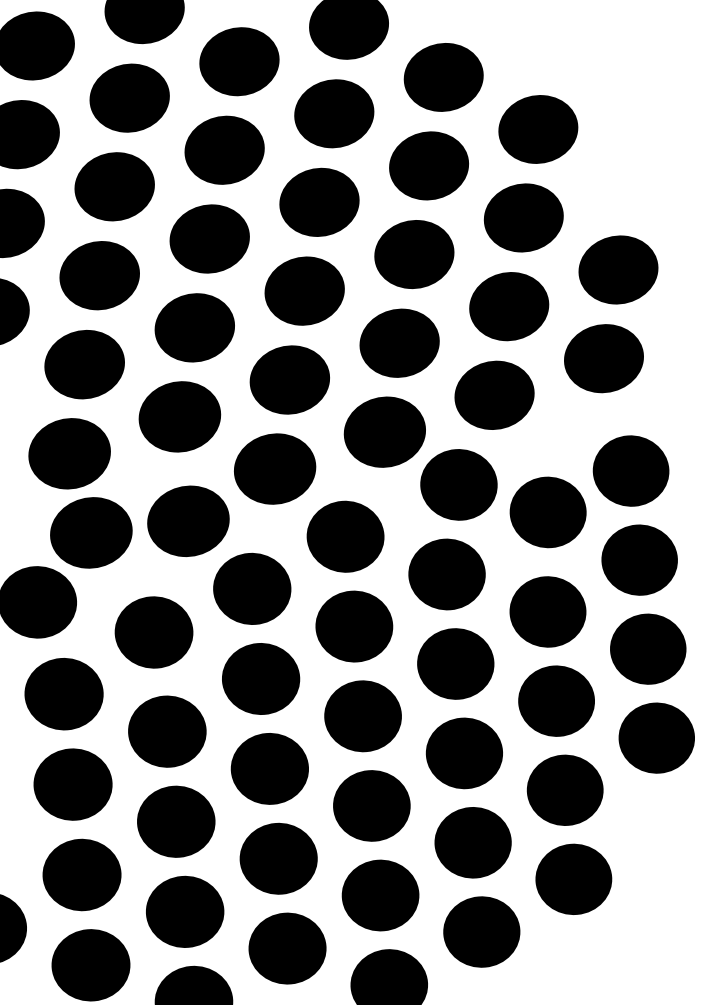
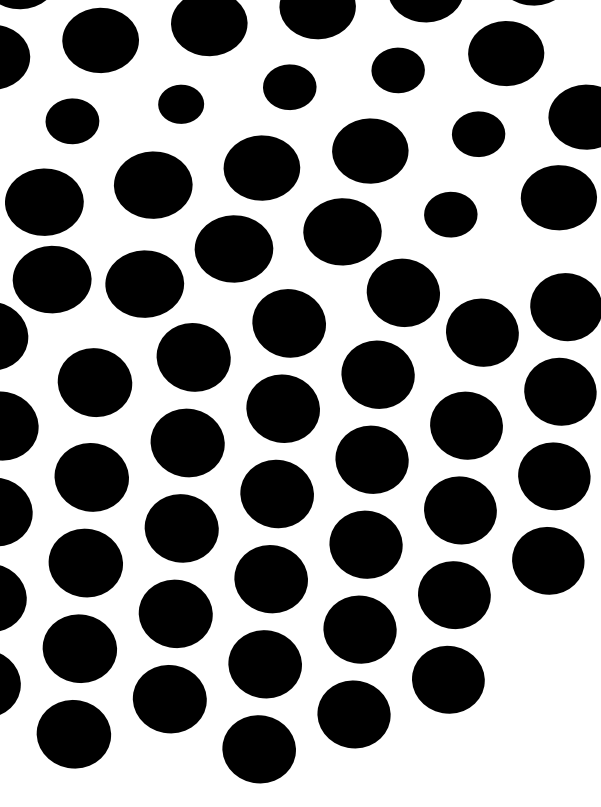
part: (414, 254) -> (398, 70), size x0.7
part: (304, 290) -> (289, 86), size x0.7
part: (509, 306) -> (478, 134), size x0.7
part: (194, 327) -> (181, 103), size x0.6
part: (84, 364) -> (72, 121), size x0.7
part: (494, 394) -> (450, 213), size x0.7

